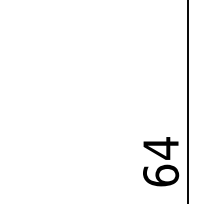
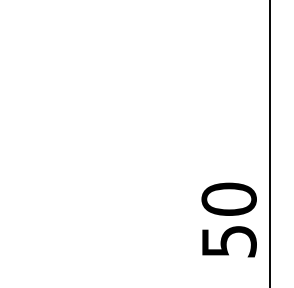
text: (161, 161) -> (229, 219), 64 -> 50

